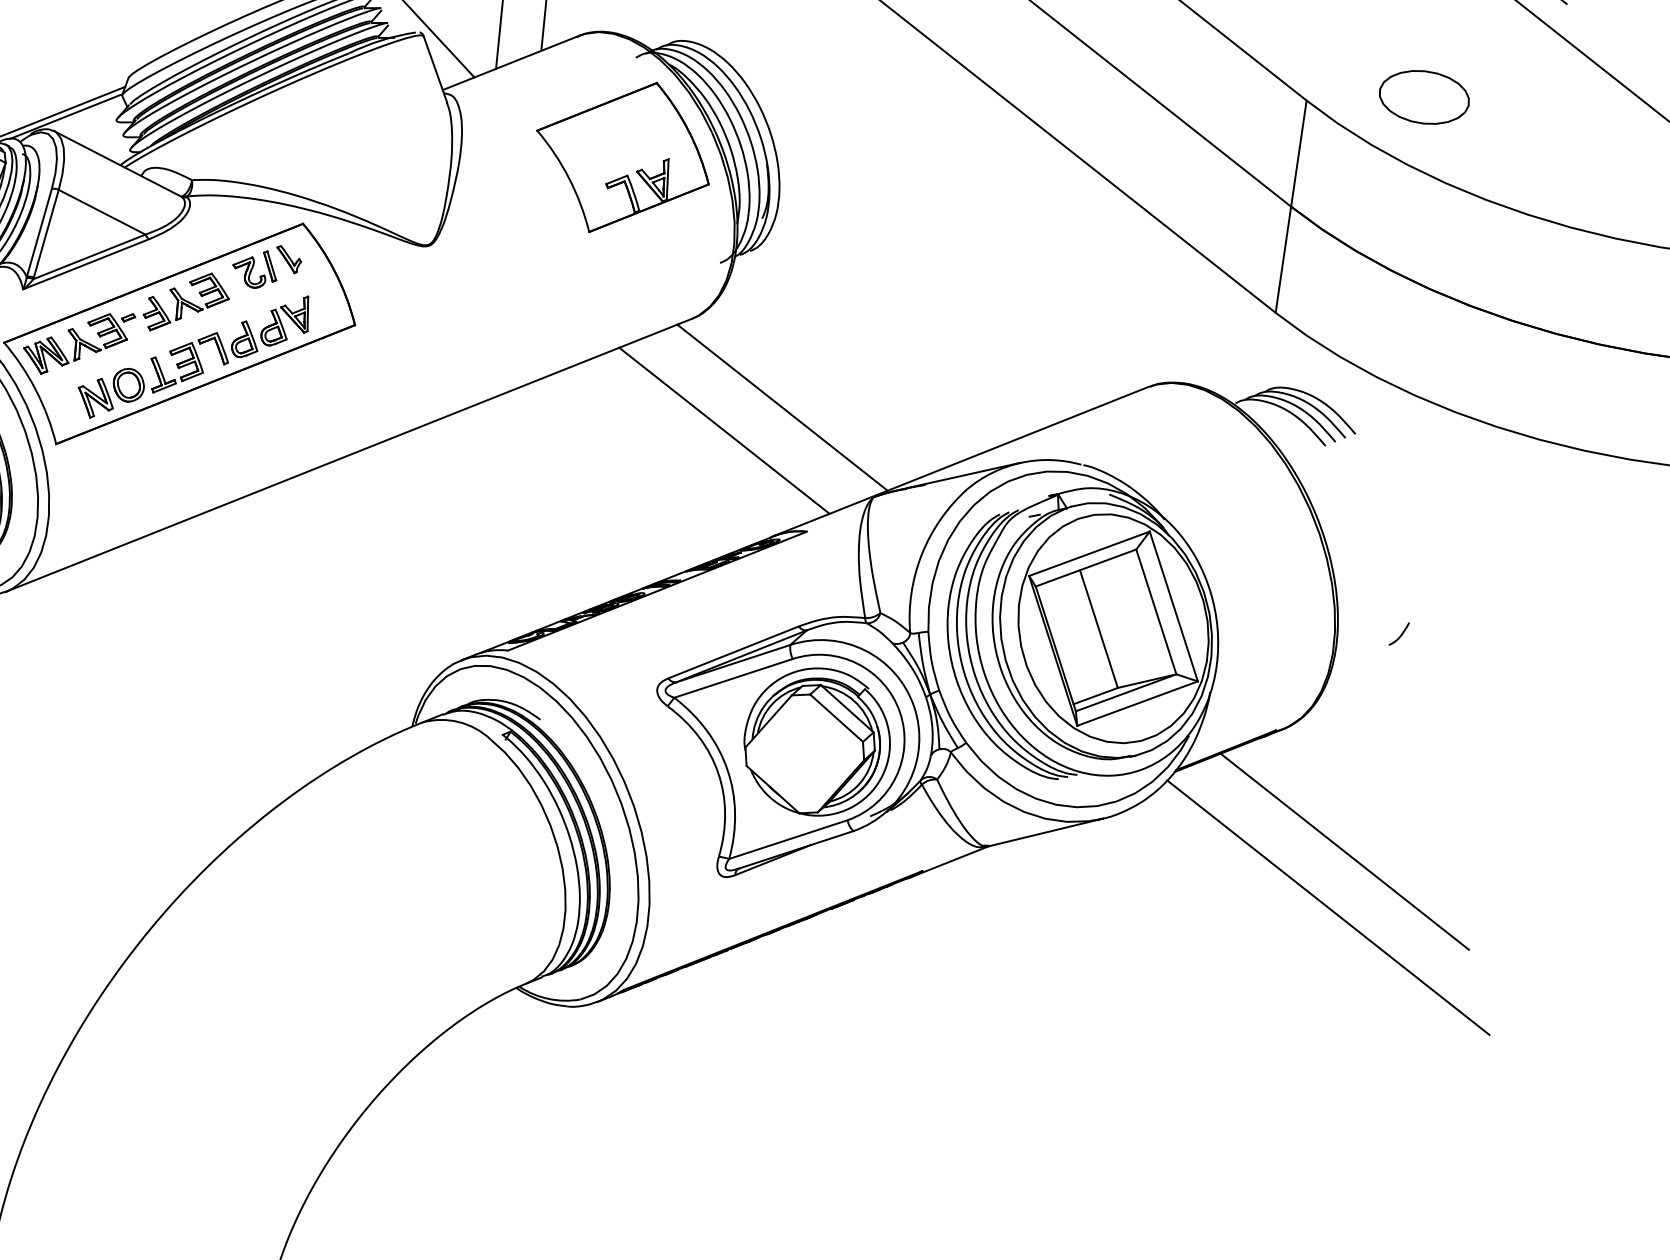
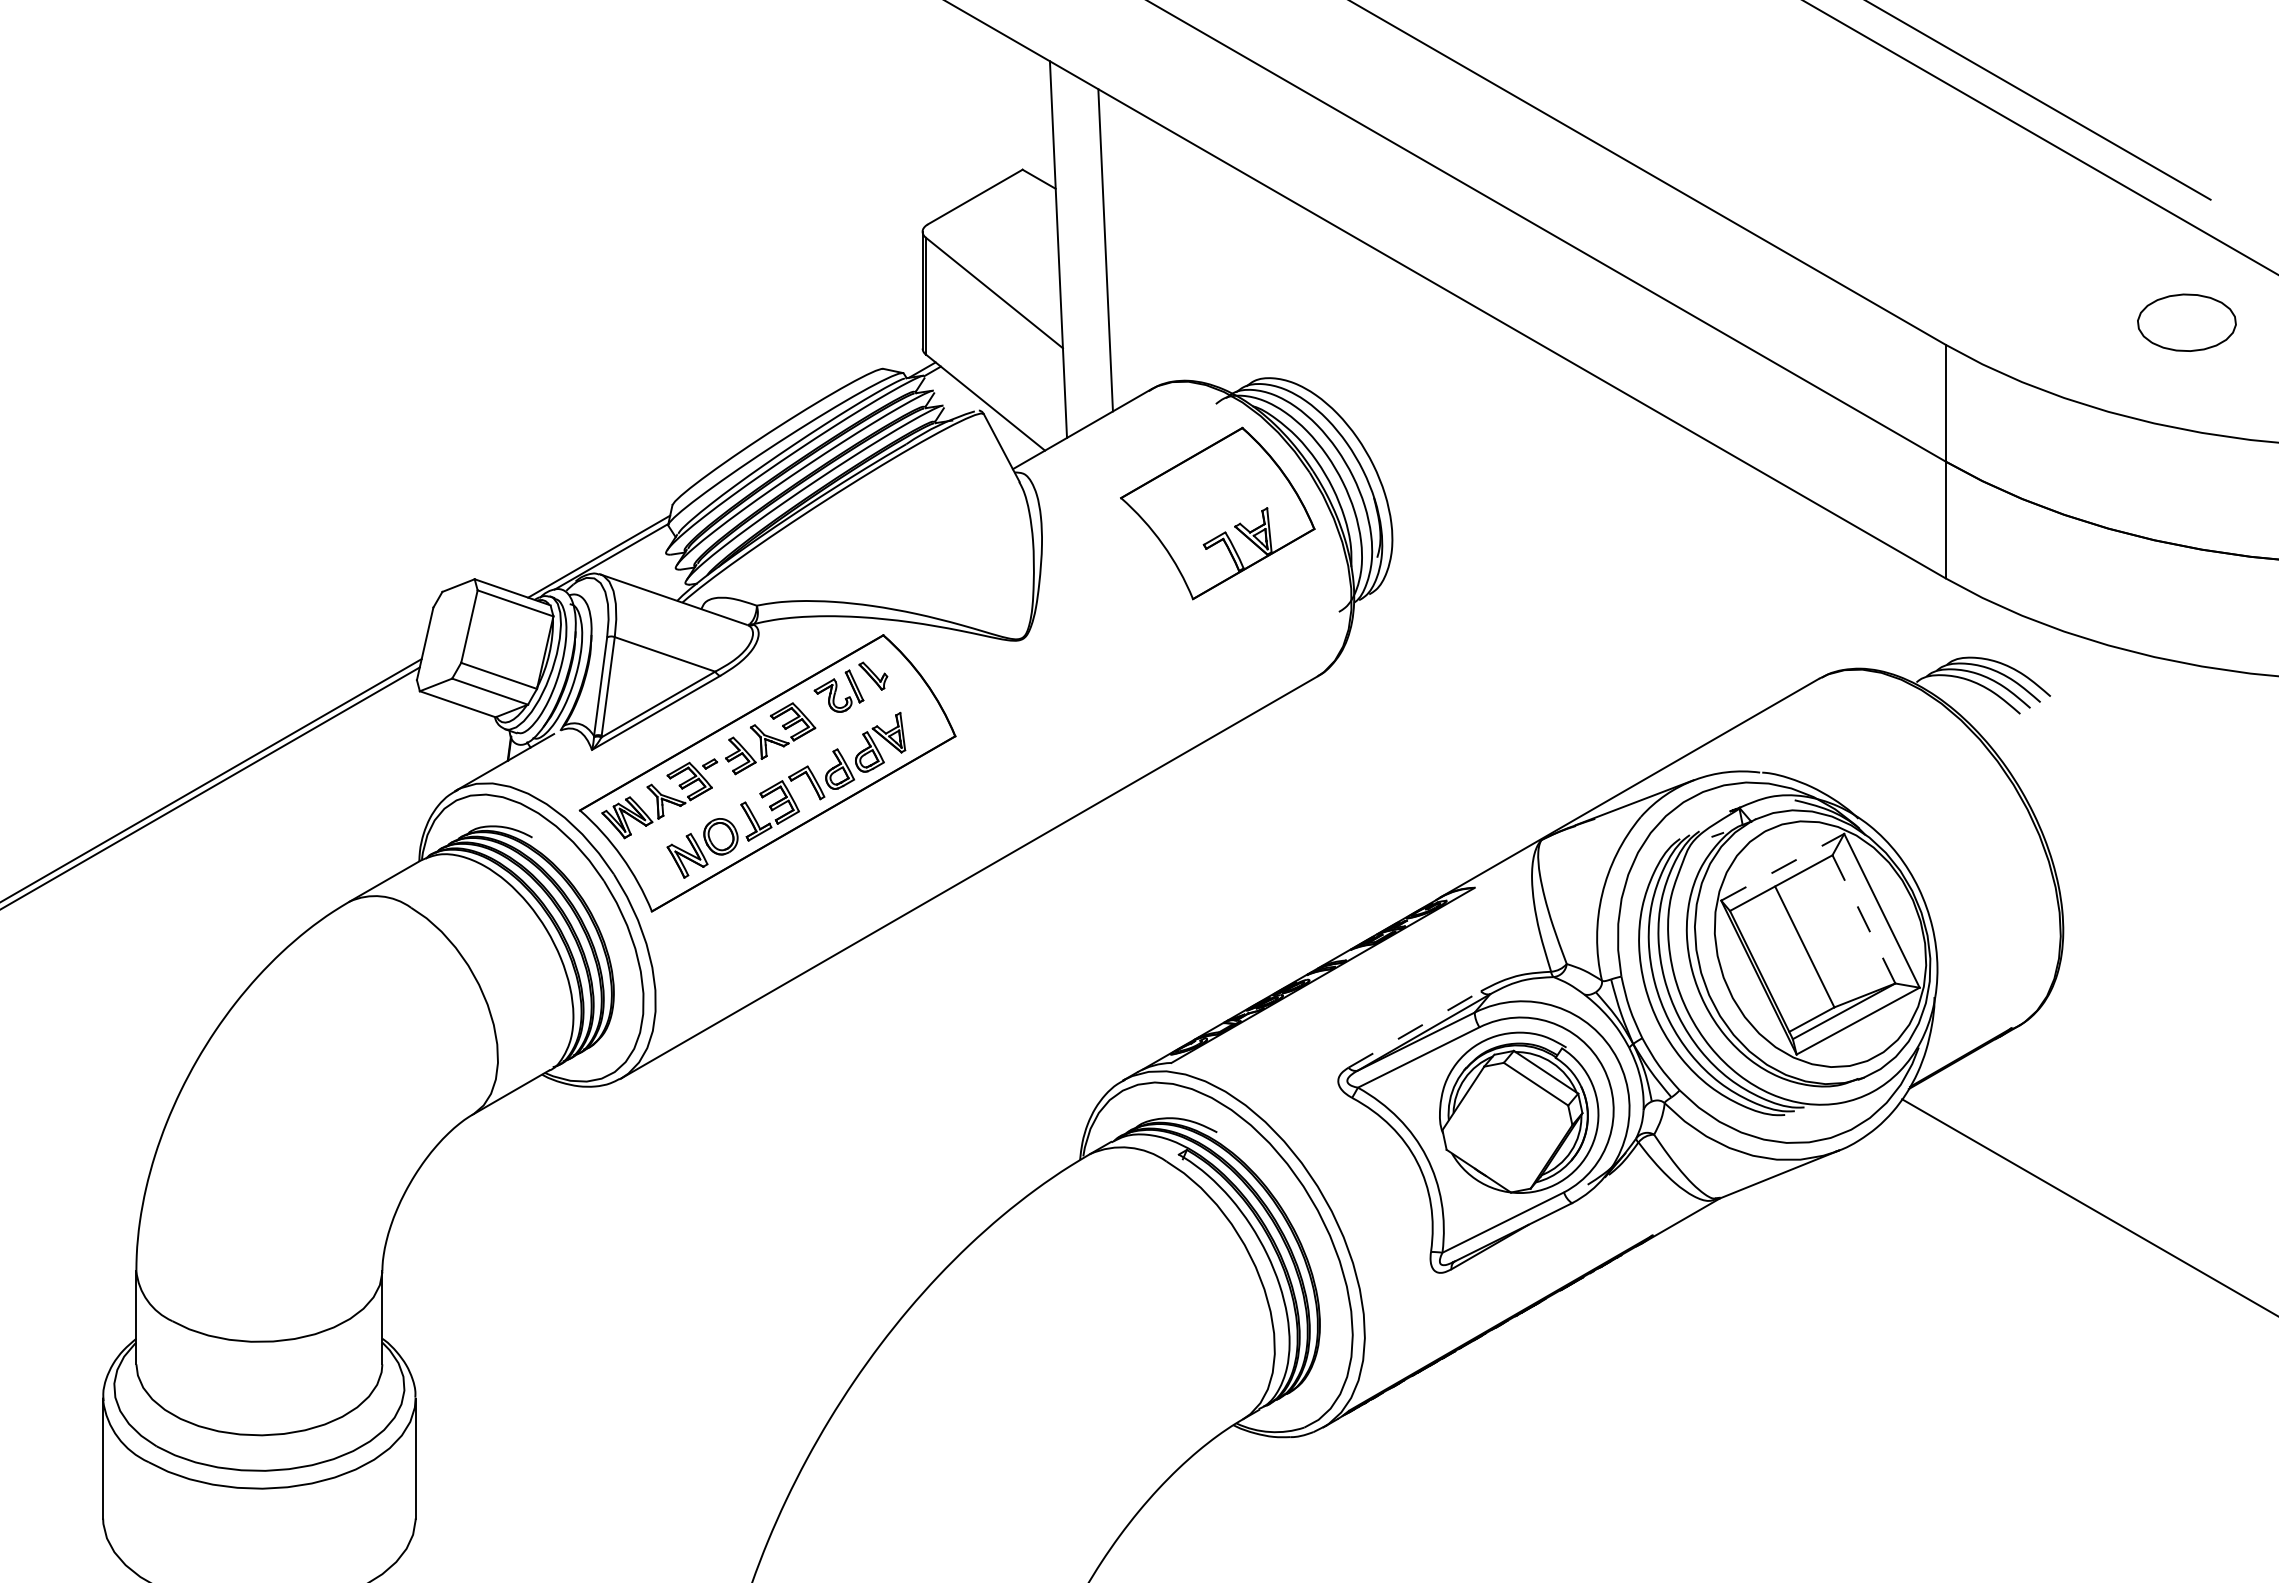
part: (1424, 97) -> (2186, 322), moved
line: (782, 408) -> (1428, 758), removed
line: (723, 431) -> (1369, 792), removed
line: (1089, 553) -> (1782, 867), solid -> dashed
line: (1156, 611) -> (1863, 918), solid -> dashed
curve: (1400, 635) -> (2130, 906), removed
line: (734, 652) -> (1415, 1029), solid -> dashed
line: (1344, 851) -> (2104, 1148), removed

